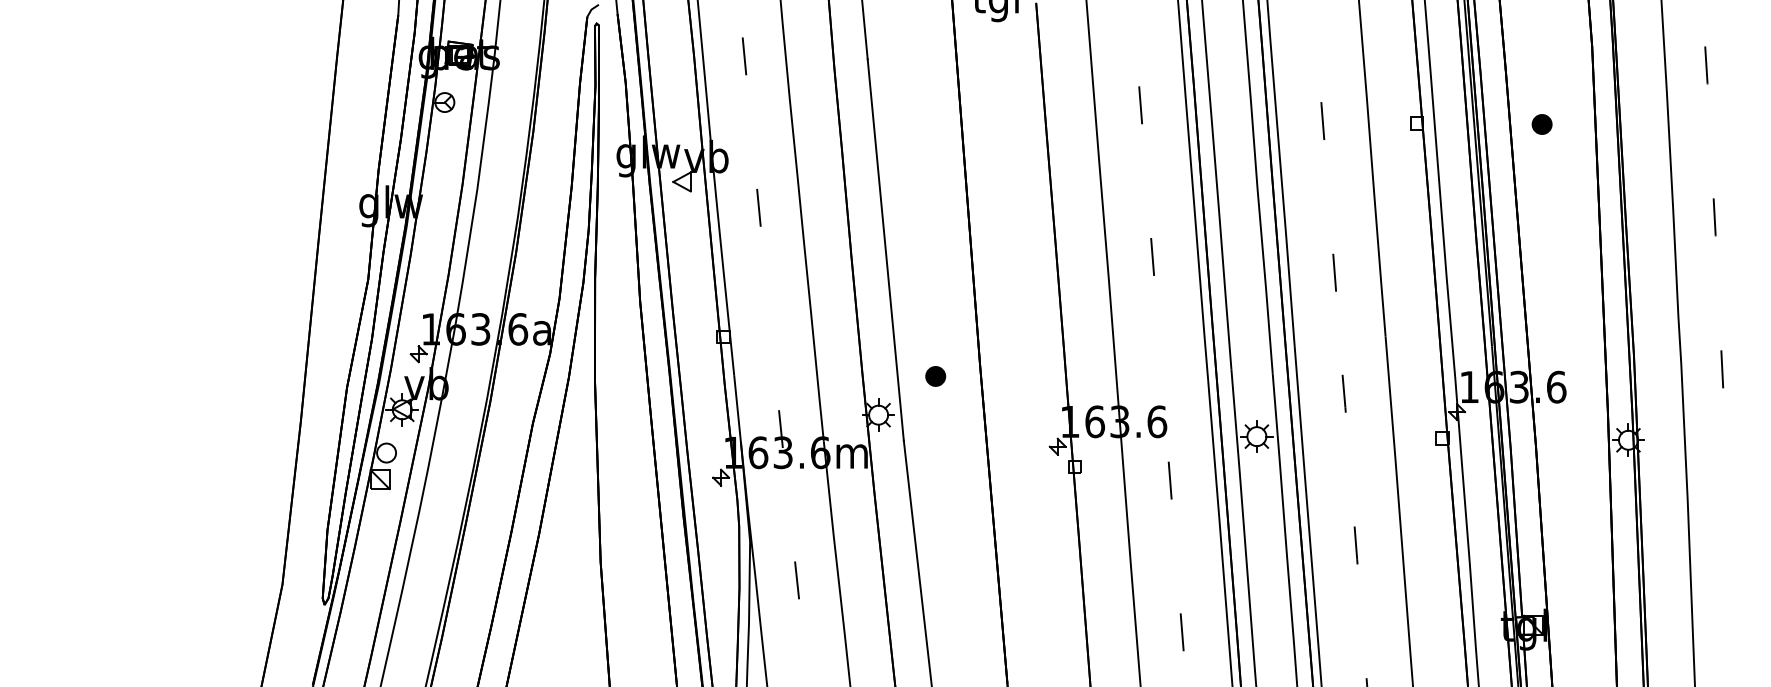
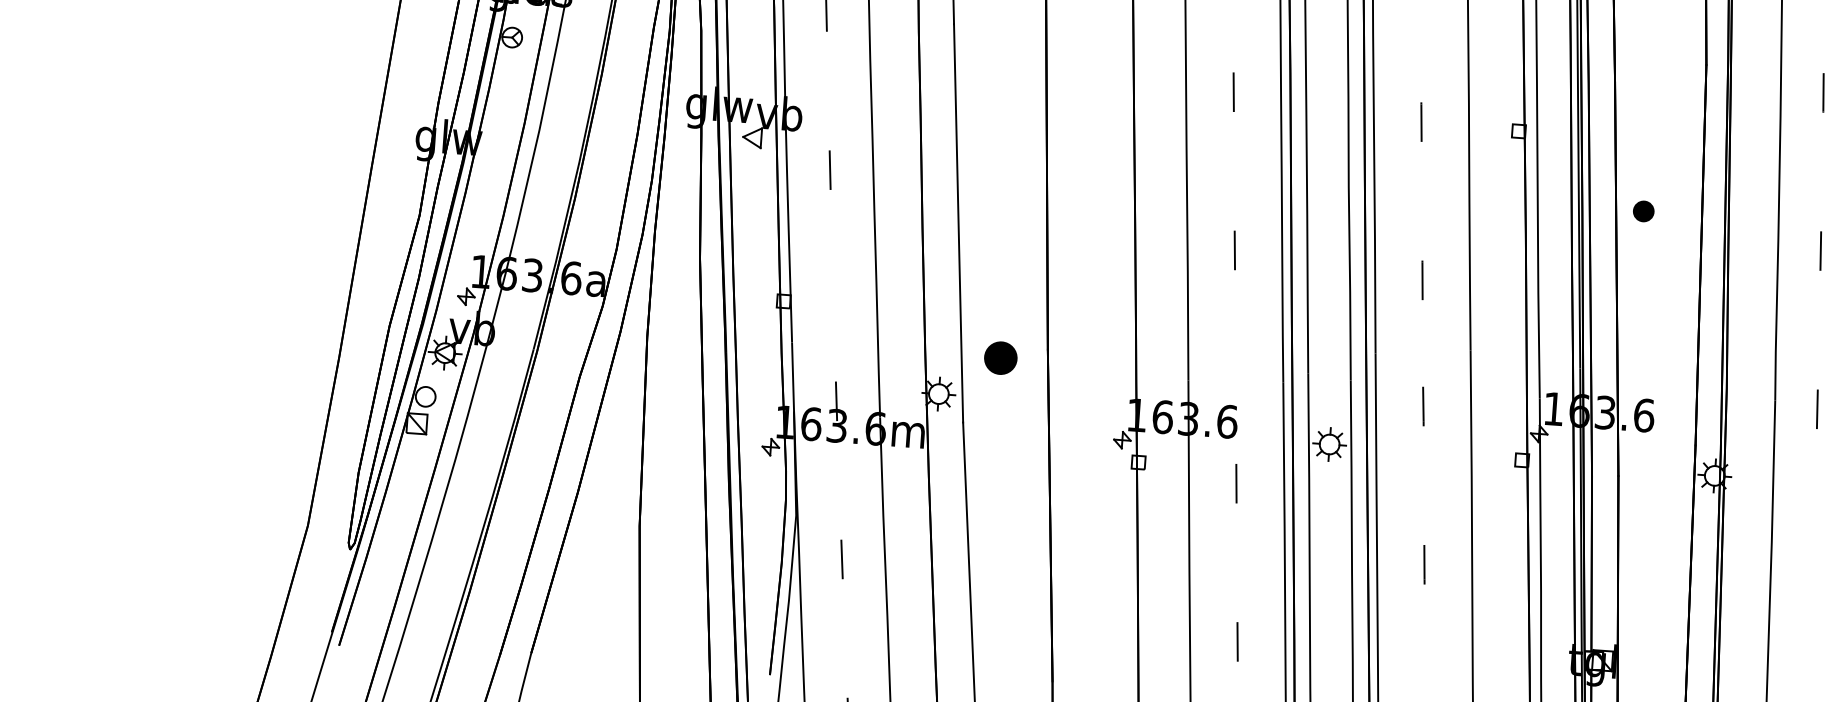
part: (1541, 124) -> (1643, 211), moved
part: (935, 376) -> (1000, 358), size x1.6

